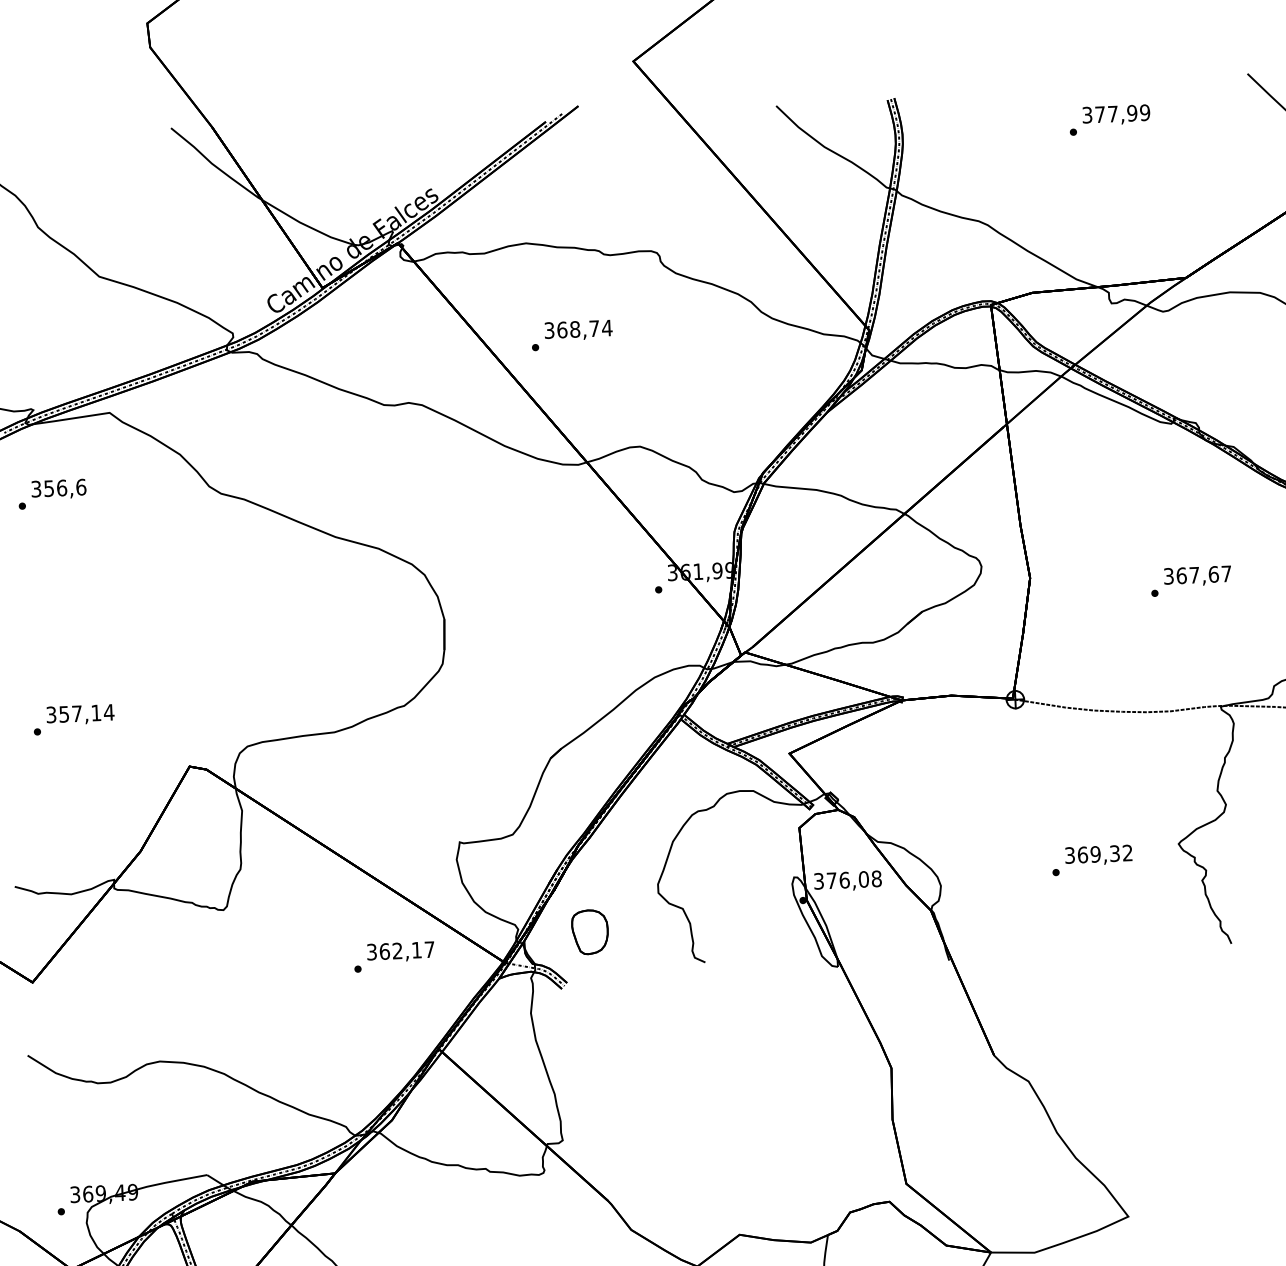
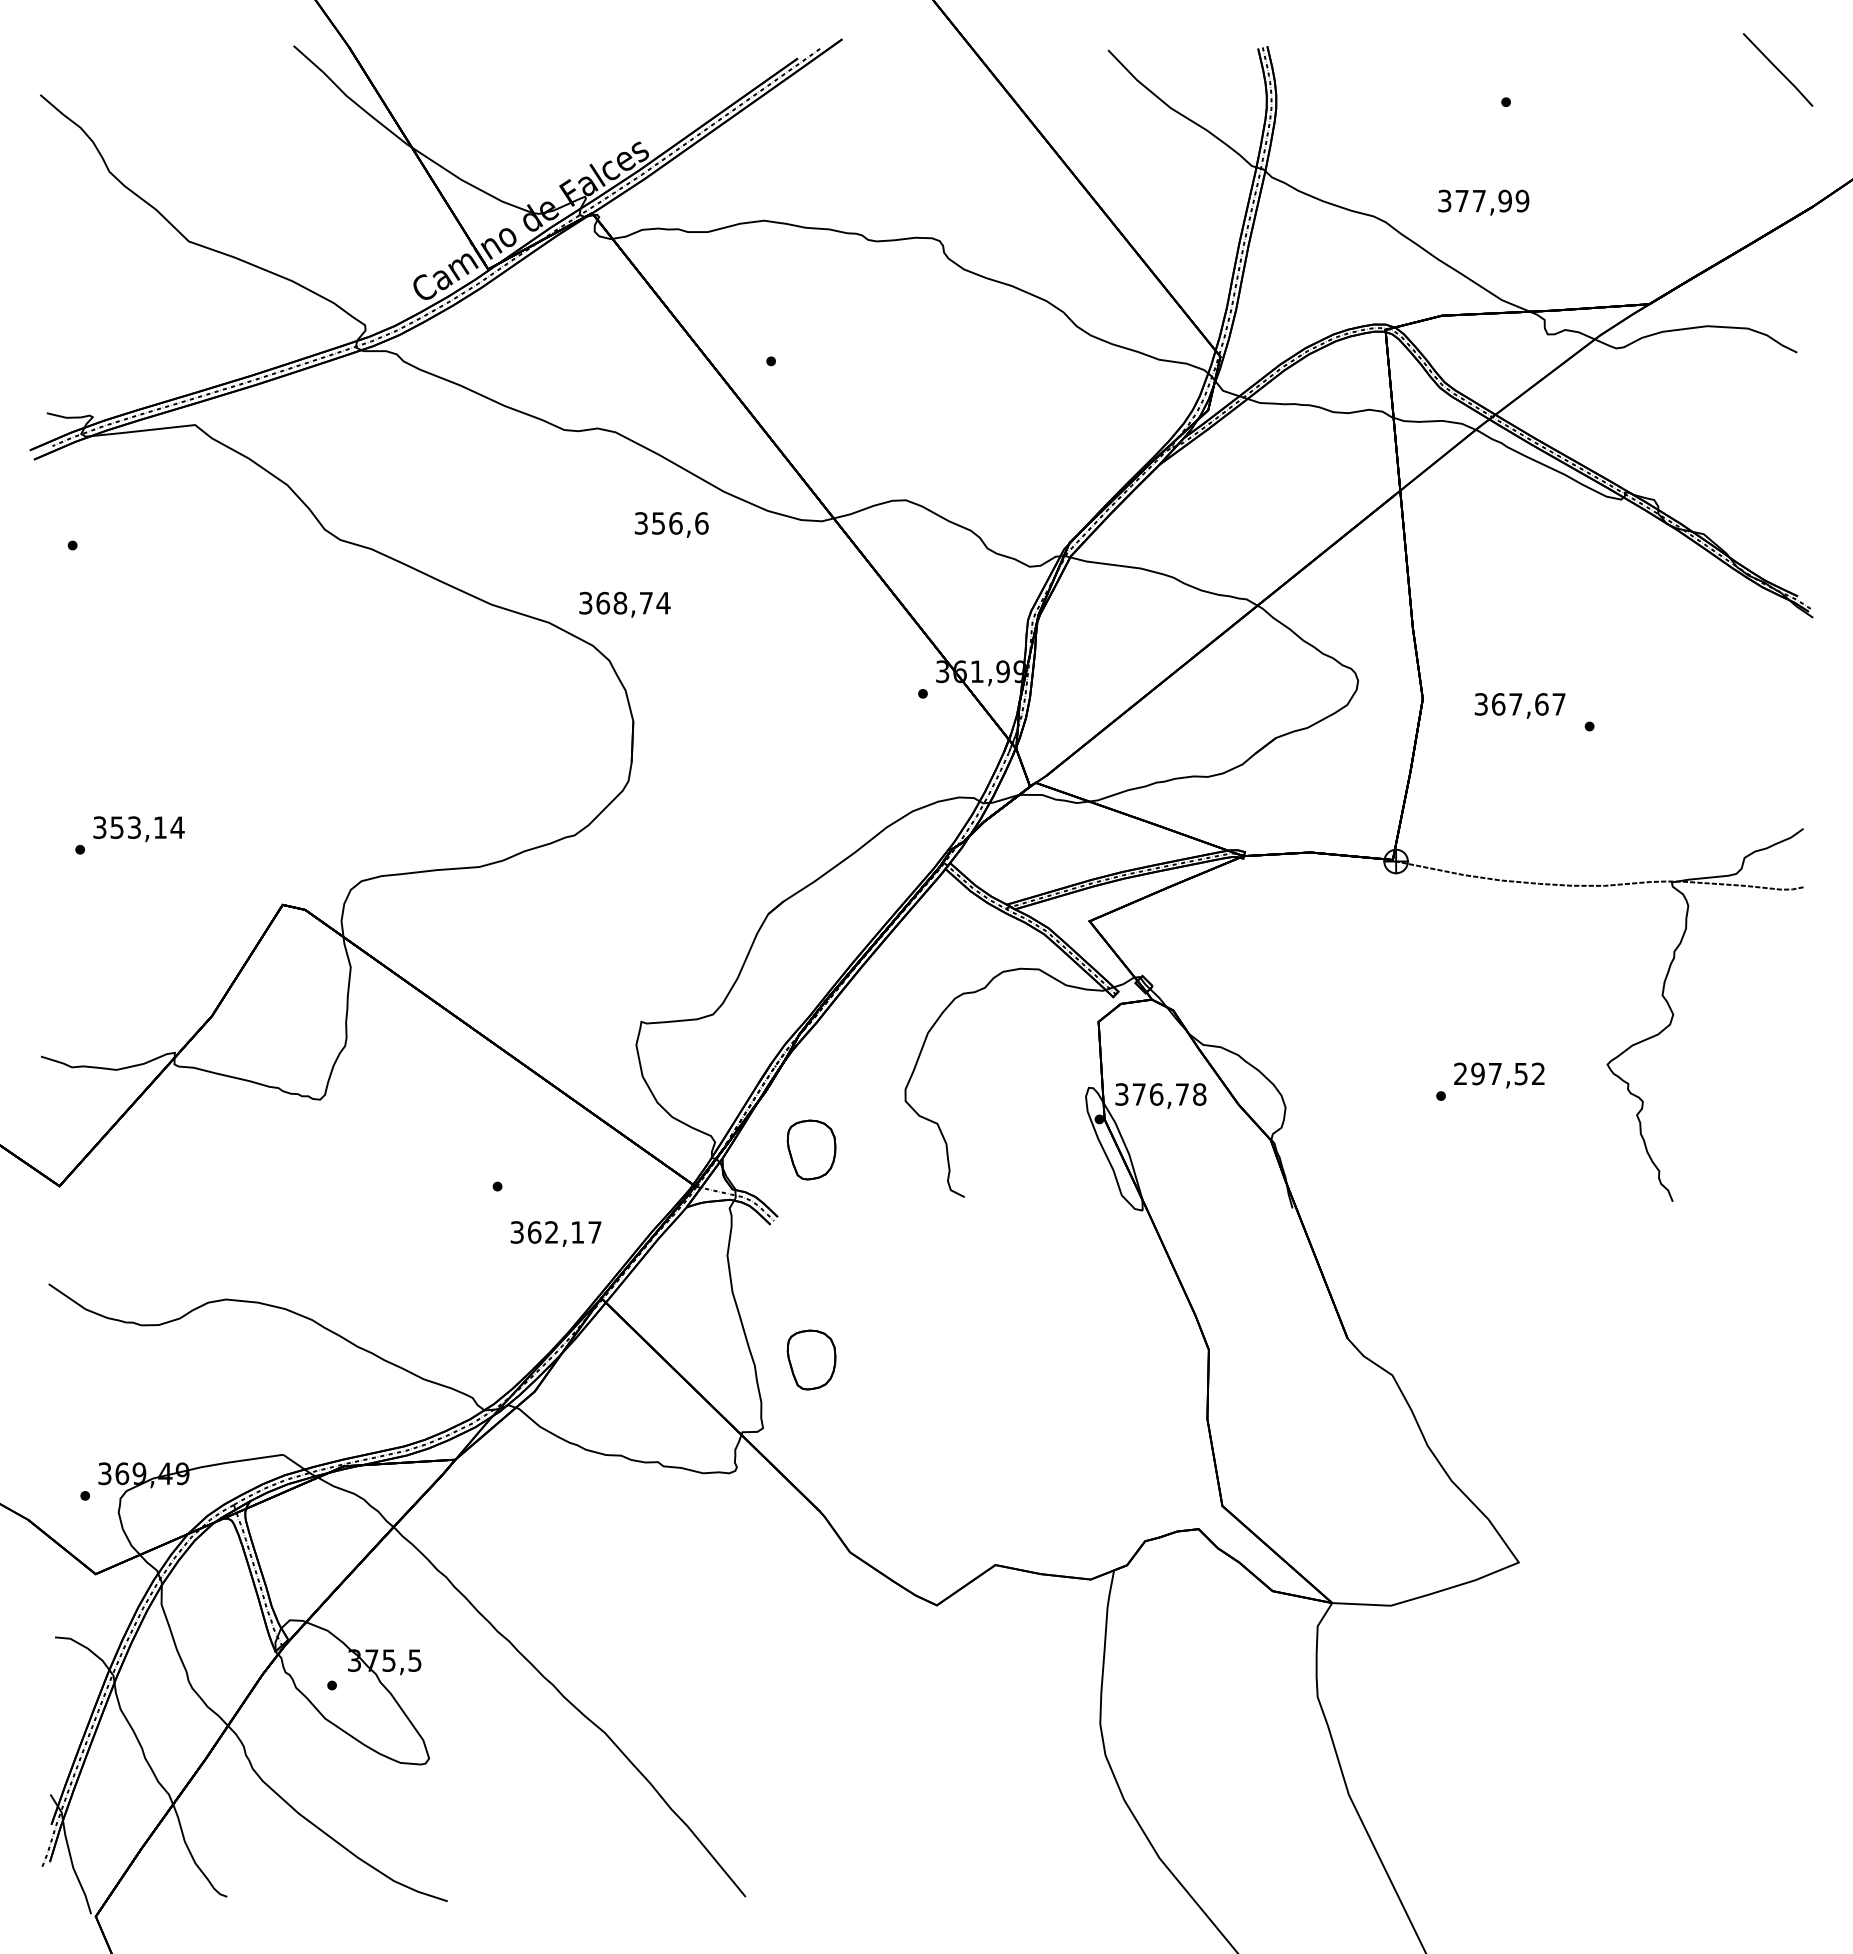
text: (1116, 115) -> (1483, 202), moved
text: (578, 330) -> (624, 604), moved
text: (58, 489) -> (671, 524), moved
text: (1197, 575) -> (1519, 705), moved
text: (77, 713) -> (134, 827), 357,14 -> 353,14
text: (1092, 854) -> (1490, 1073), 369,32 -> 297,52
text: (863, 879) -> (1182, 1094), 376,08 -> 376,78
text: (400, 951) -> (555, 1233), moved
part: (596, 1087) -> (811, 1359), added

